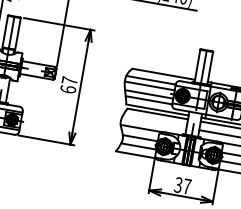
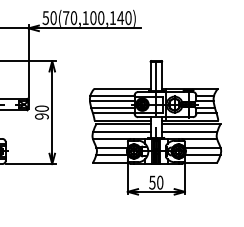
text: (68, 84) -> (41, 112), 67 -> 90
line: (154, 121) -> (121, 131), added
text: (183, 185) -> (156, 182), 37 -> 50

